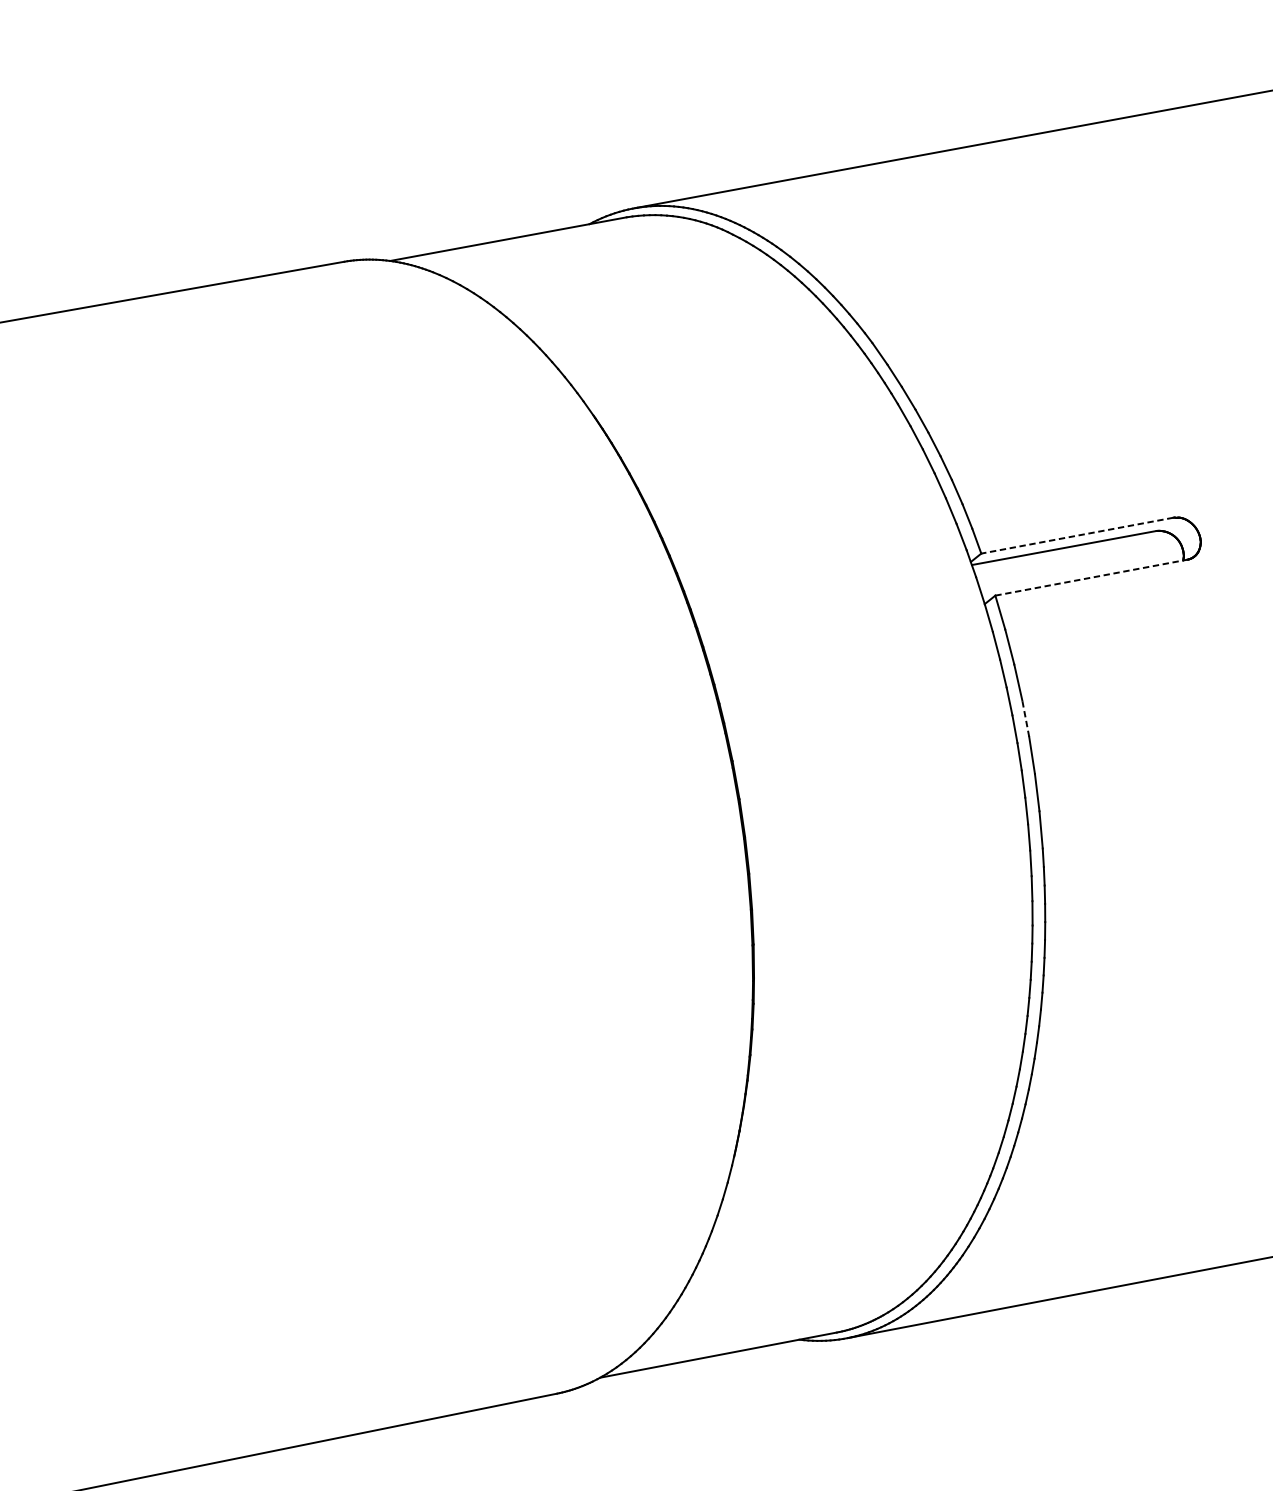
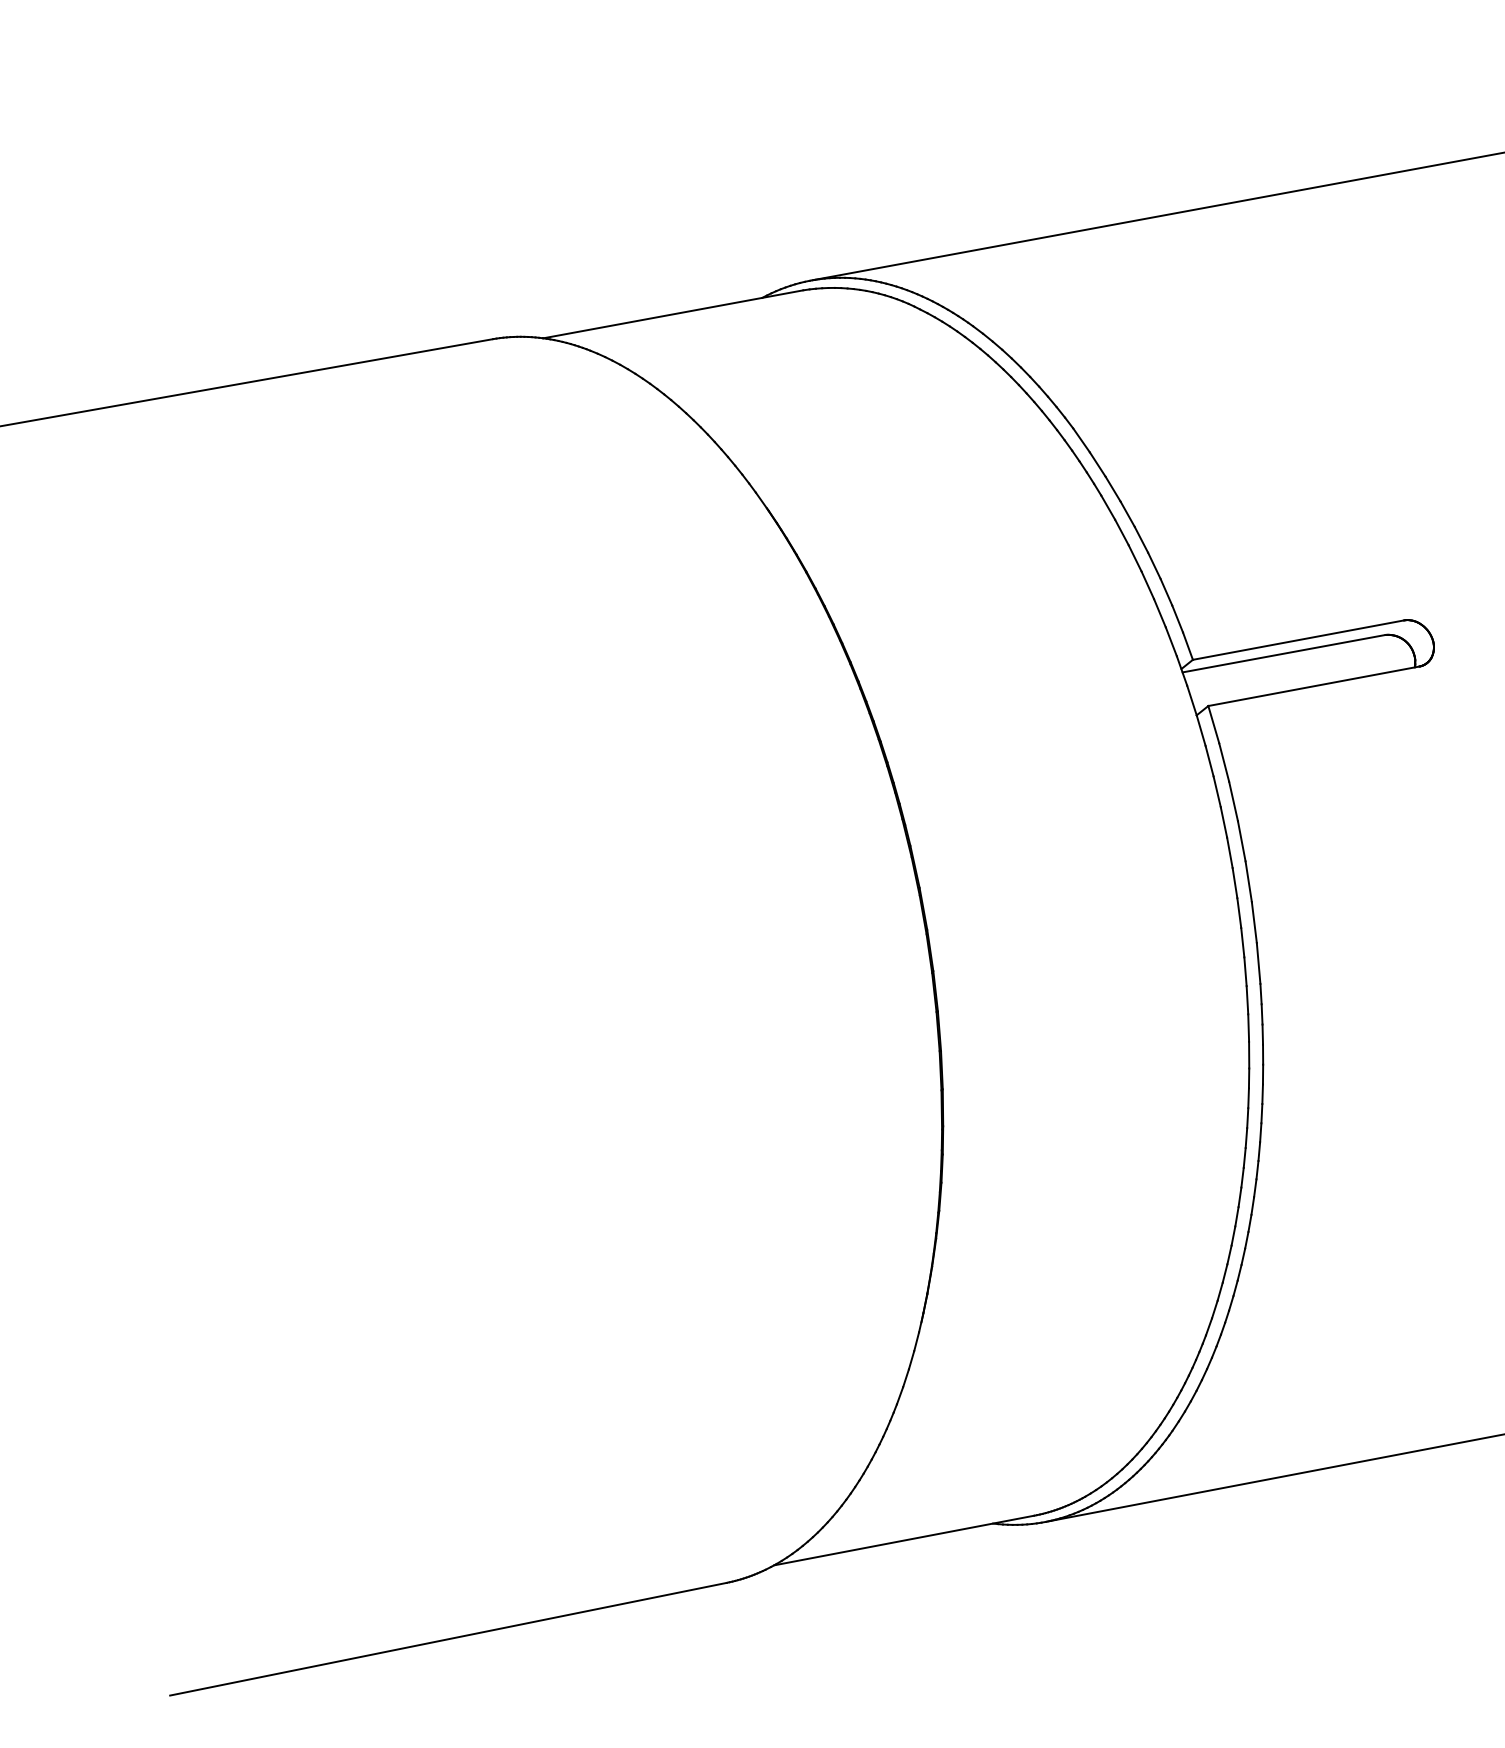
line: (1076, 536) -> (1297, 640), dashed -> solid
line: (1091, 577) -> (1314, 686), dashed -> solid
line: (1025, 718) -> (1241, 840), dashed -> solid

